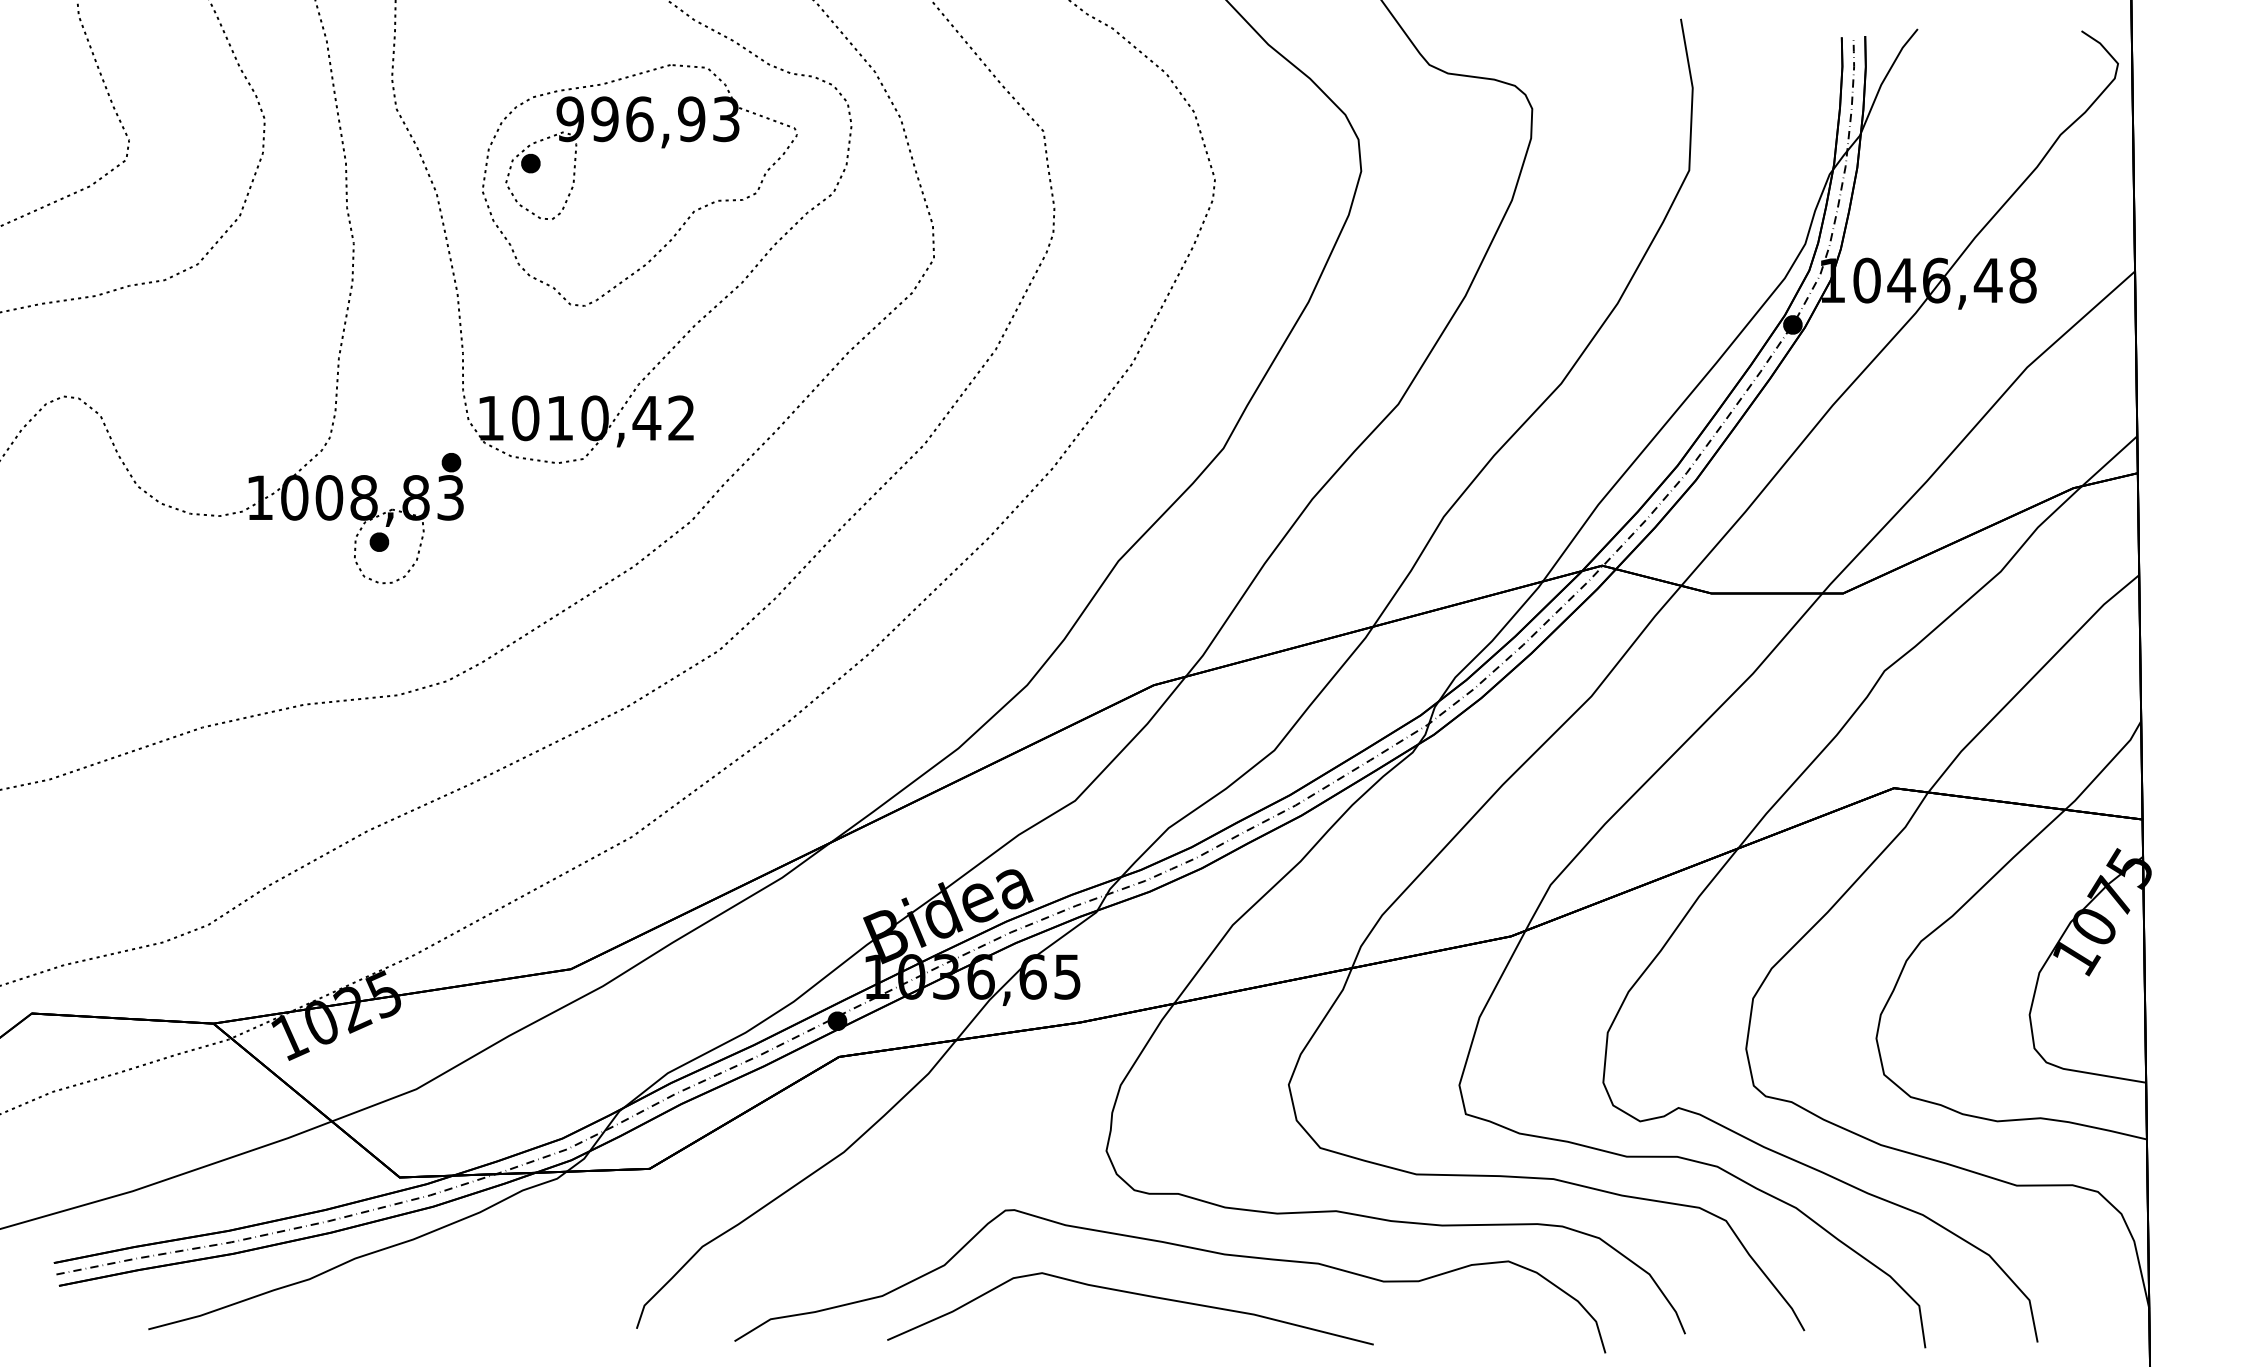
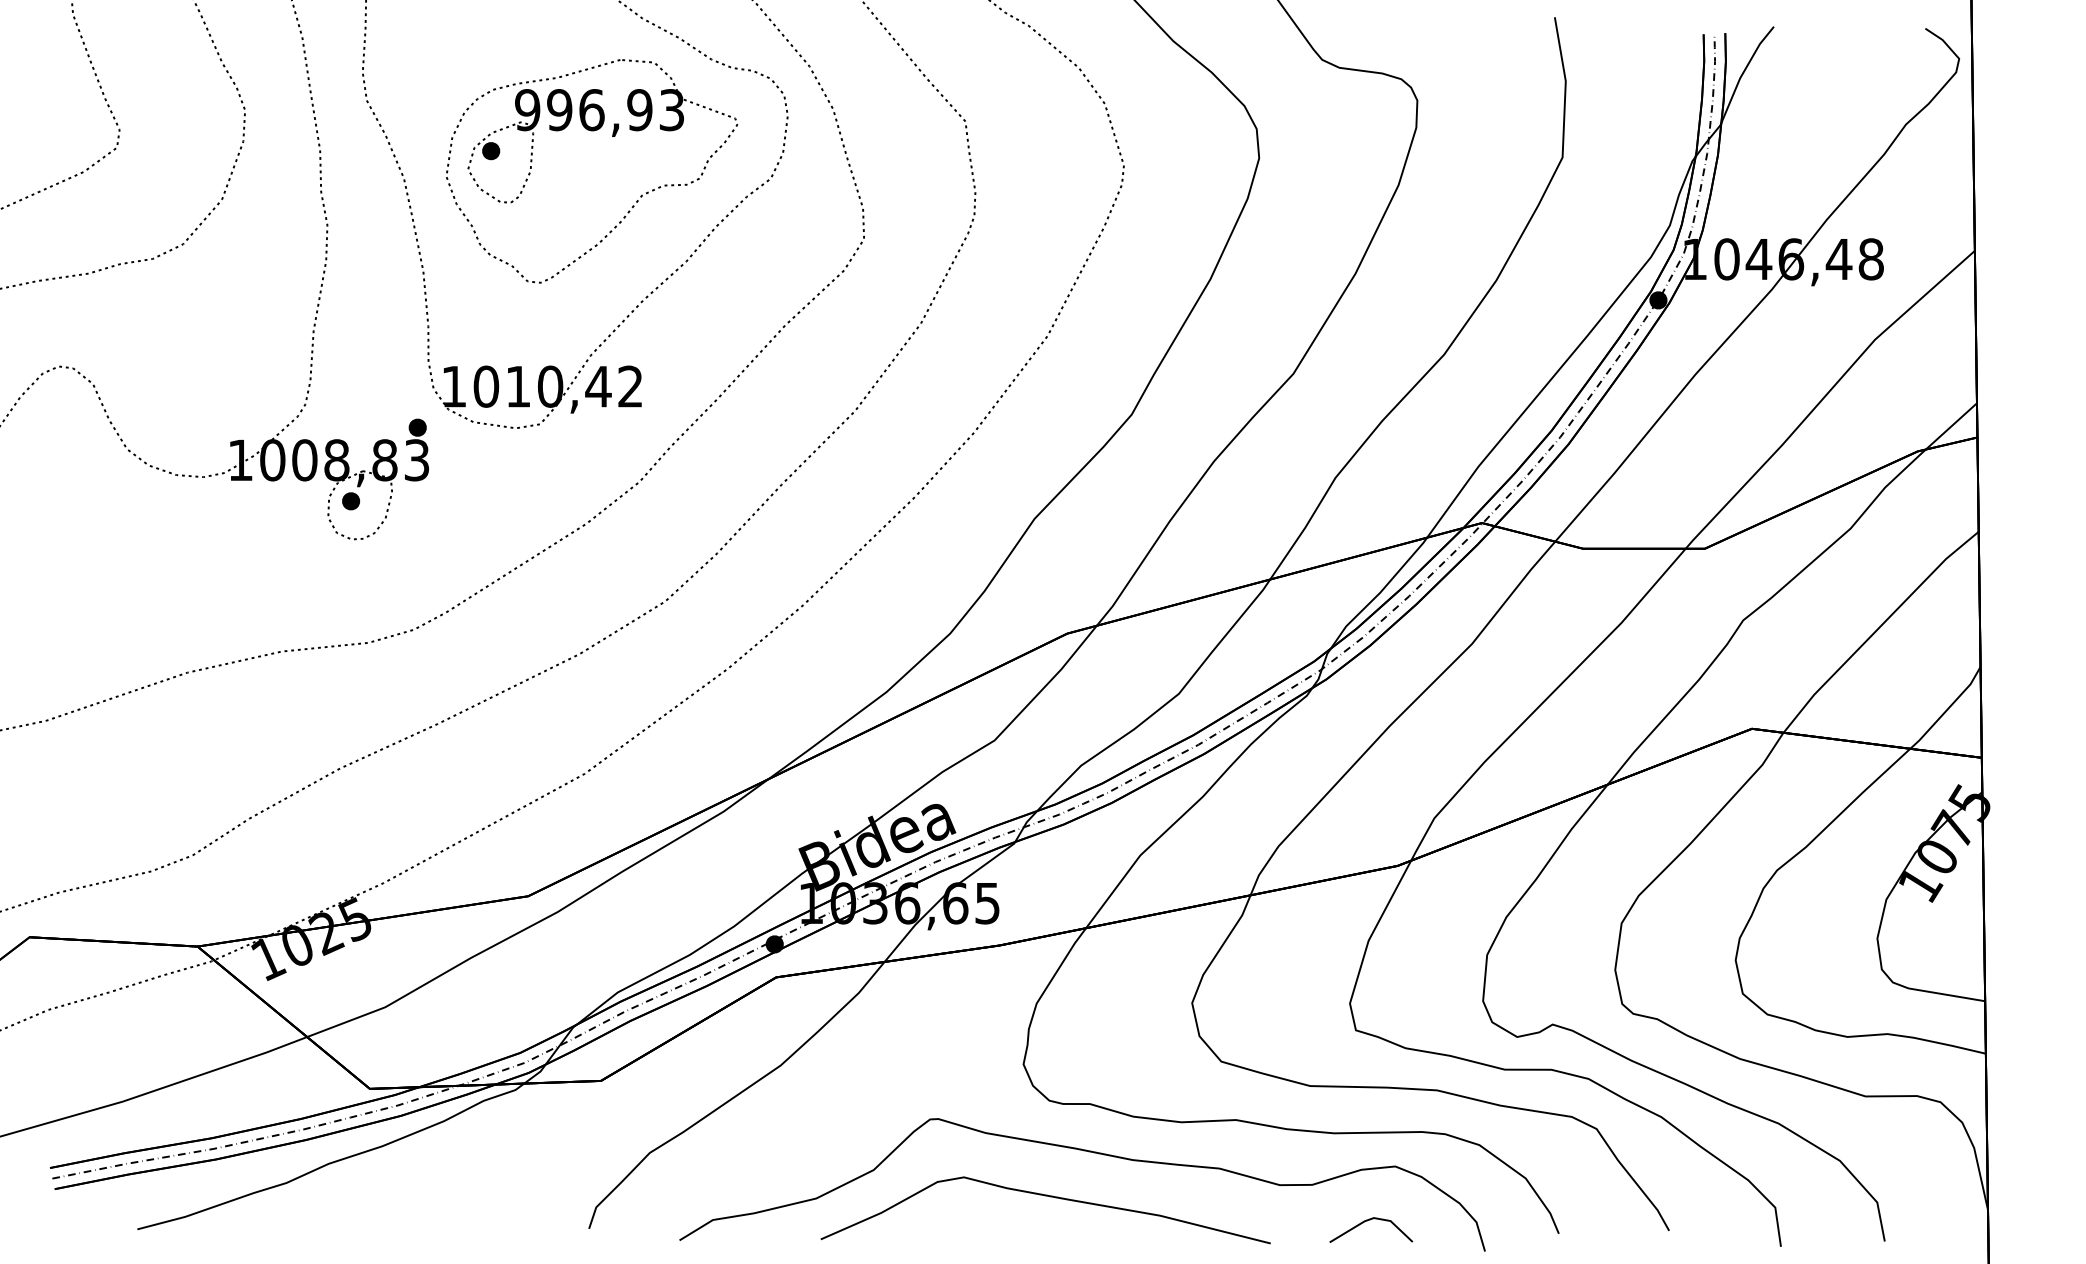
line: (1479, 1320) -> (1368, 1221), added

